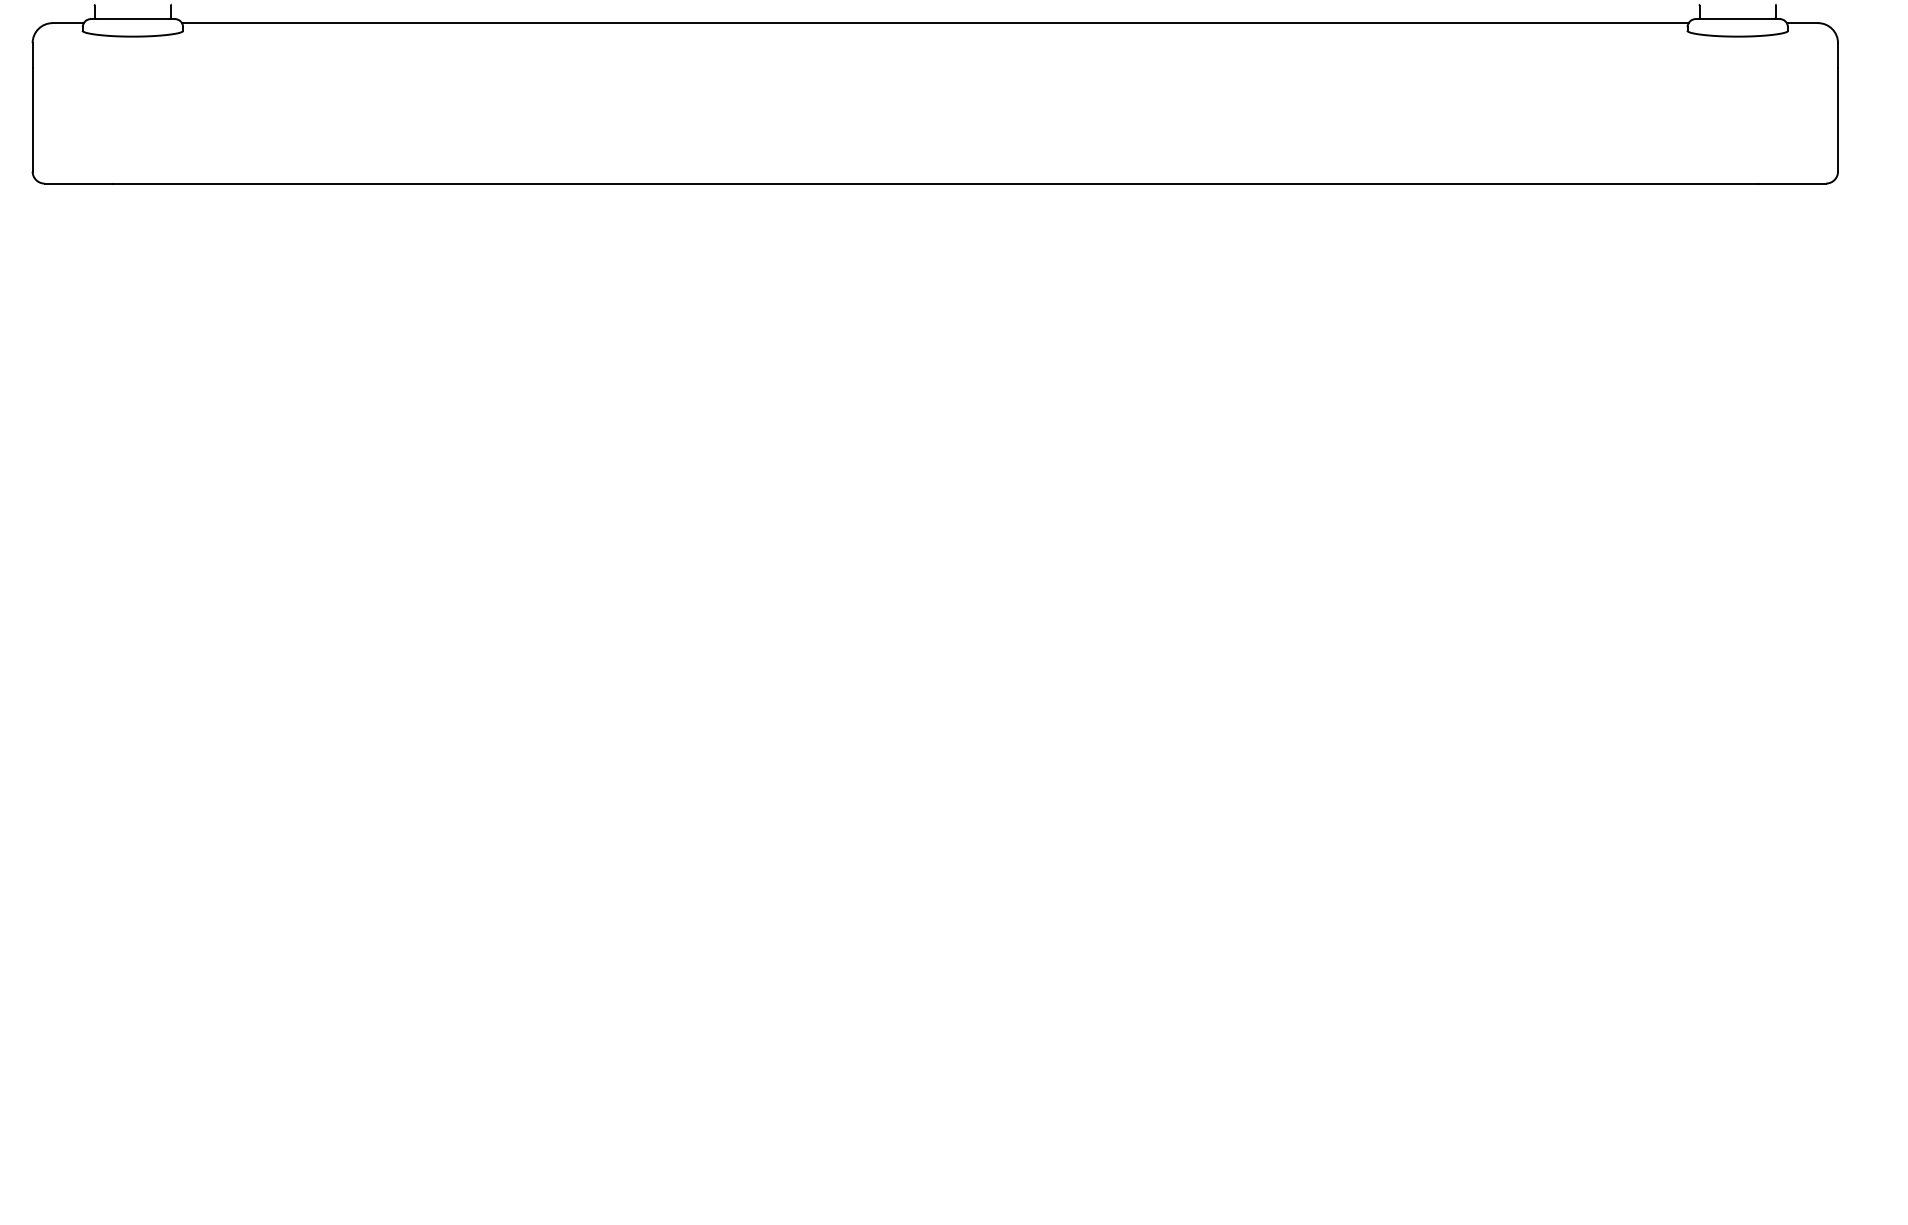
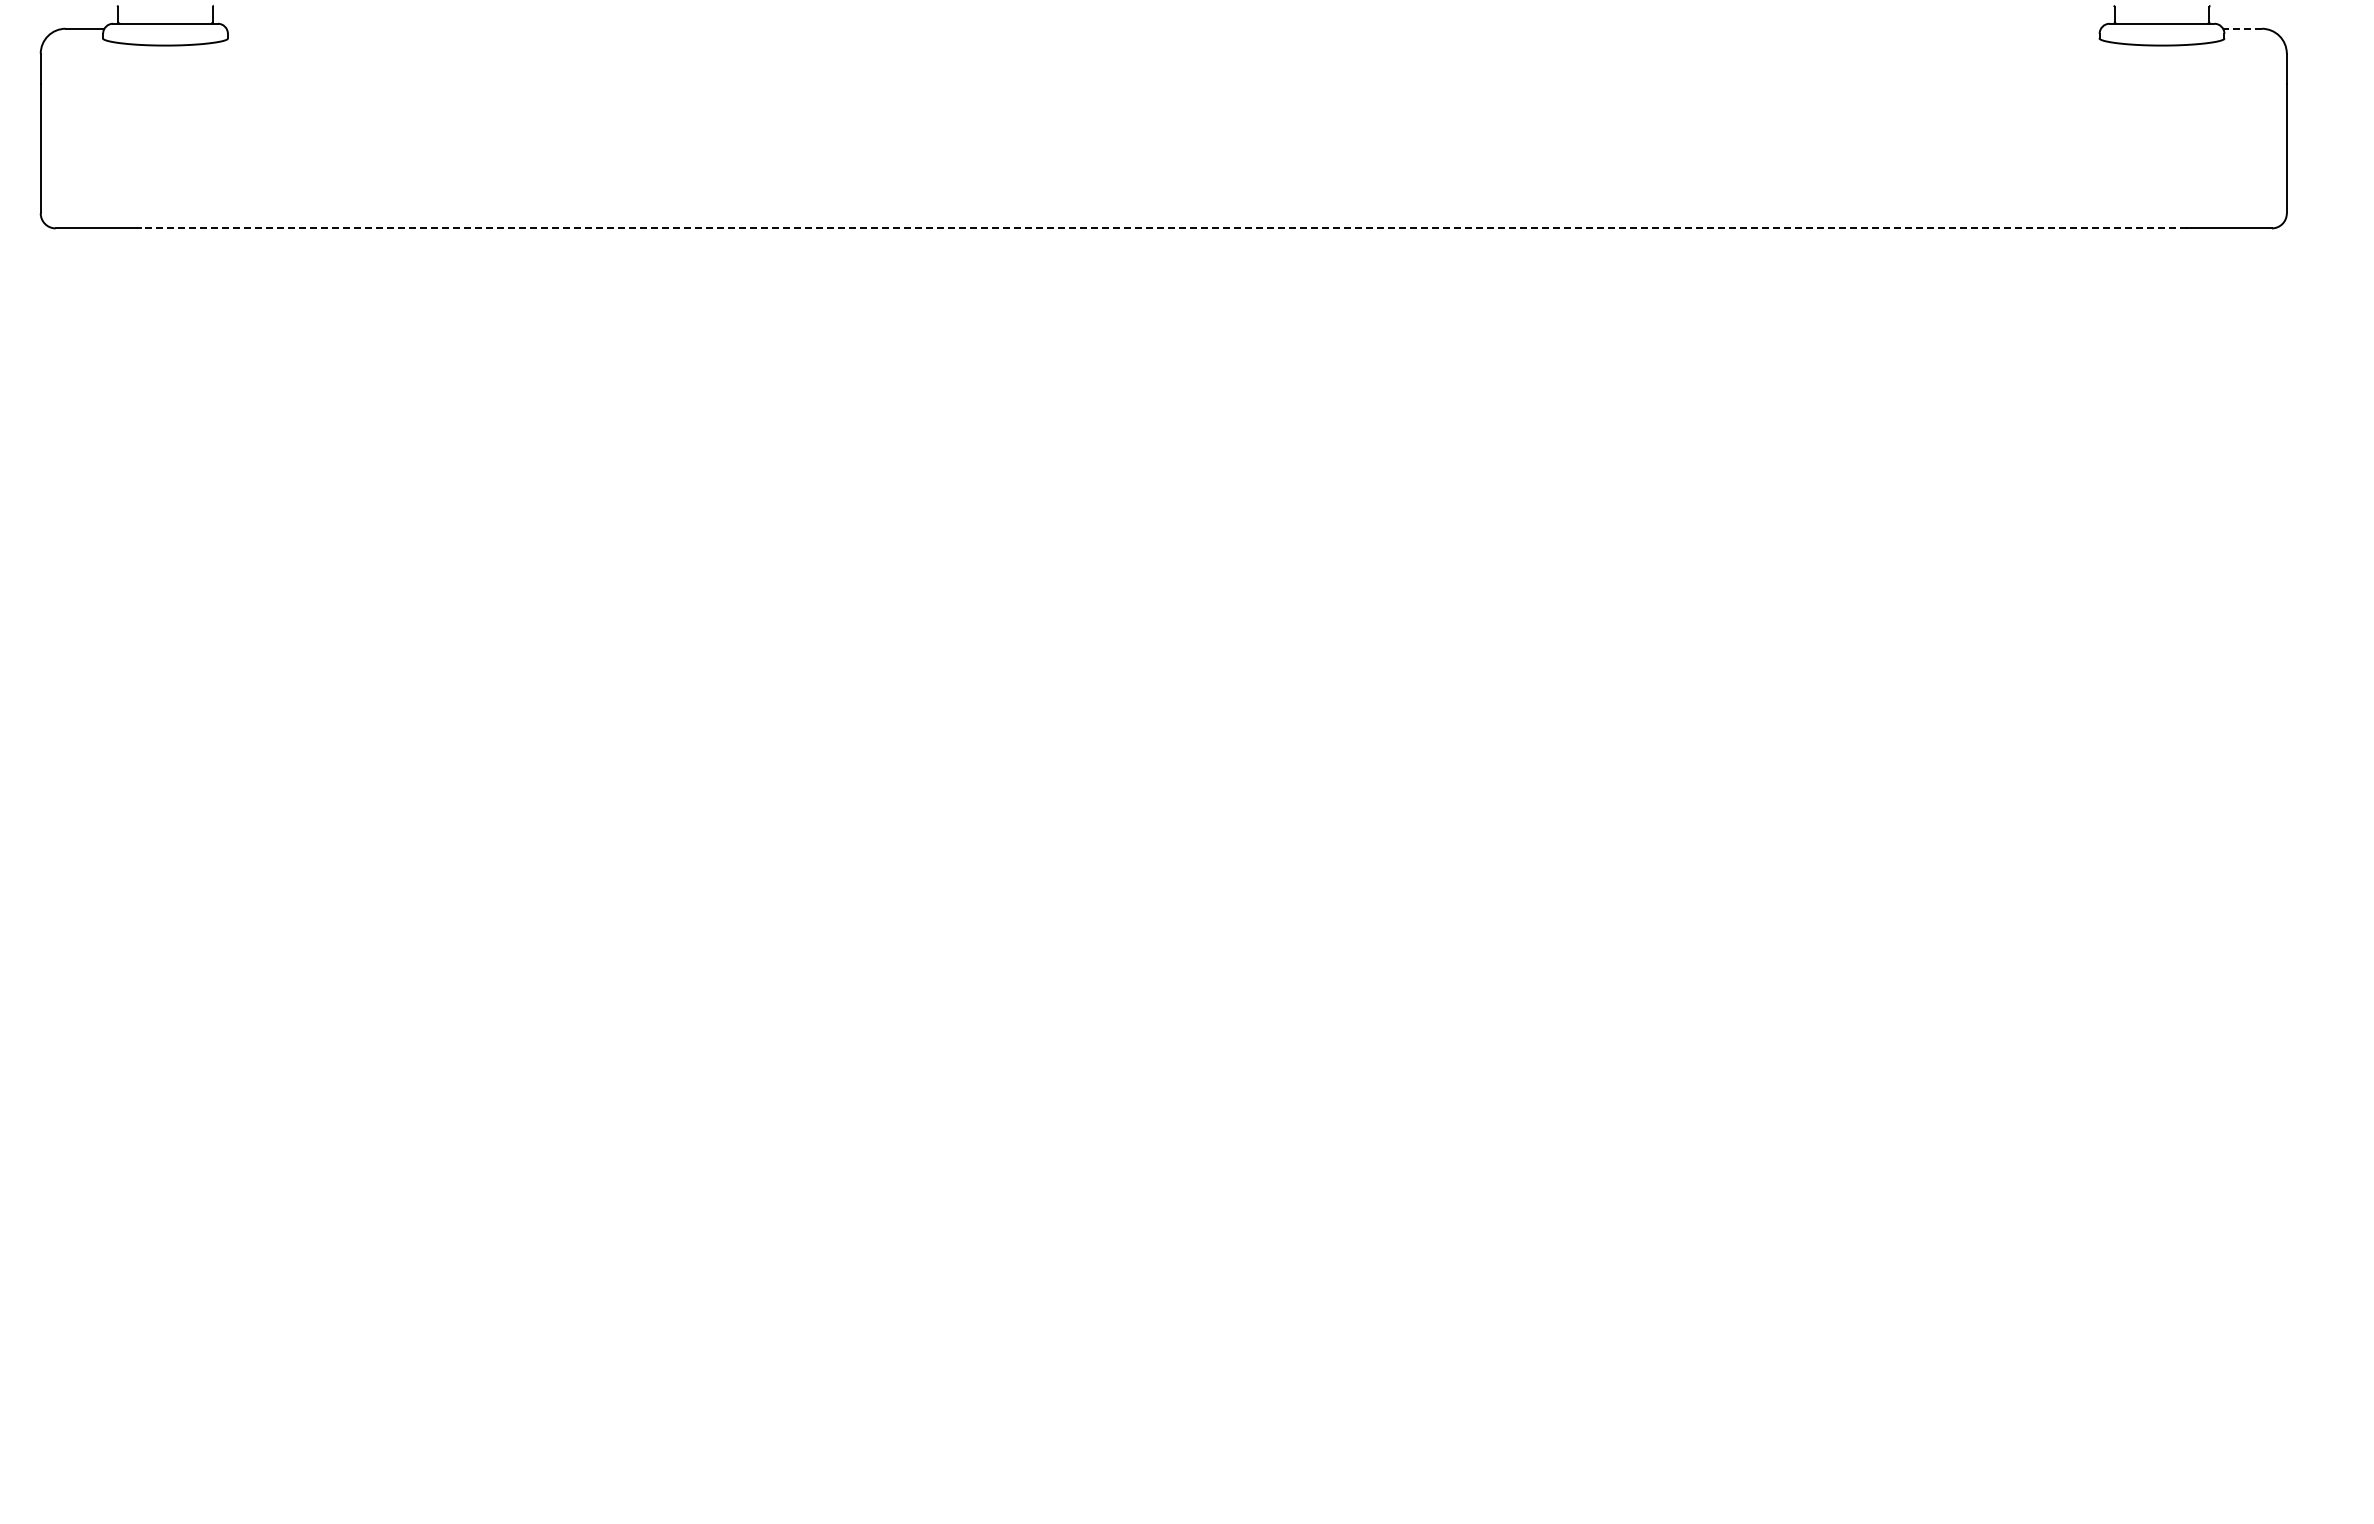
line: (935, 22) -> (1163, 28), removed
line: (1802, 22) -> (2242, 28), solid -> dashed
line: (935, 183) -> (1163, 228), solid -> dashed

